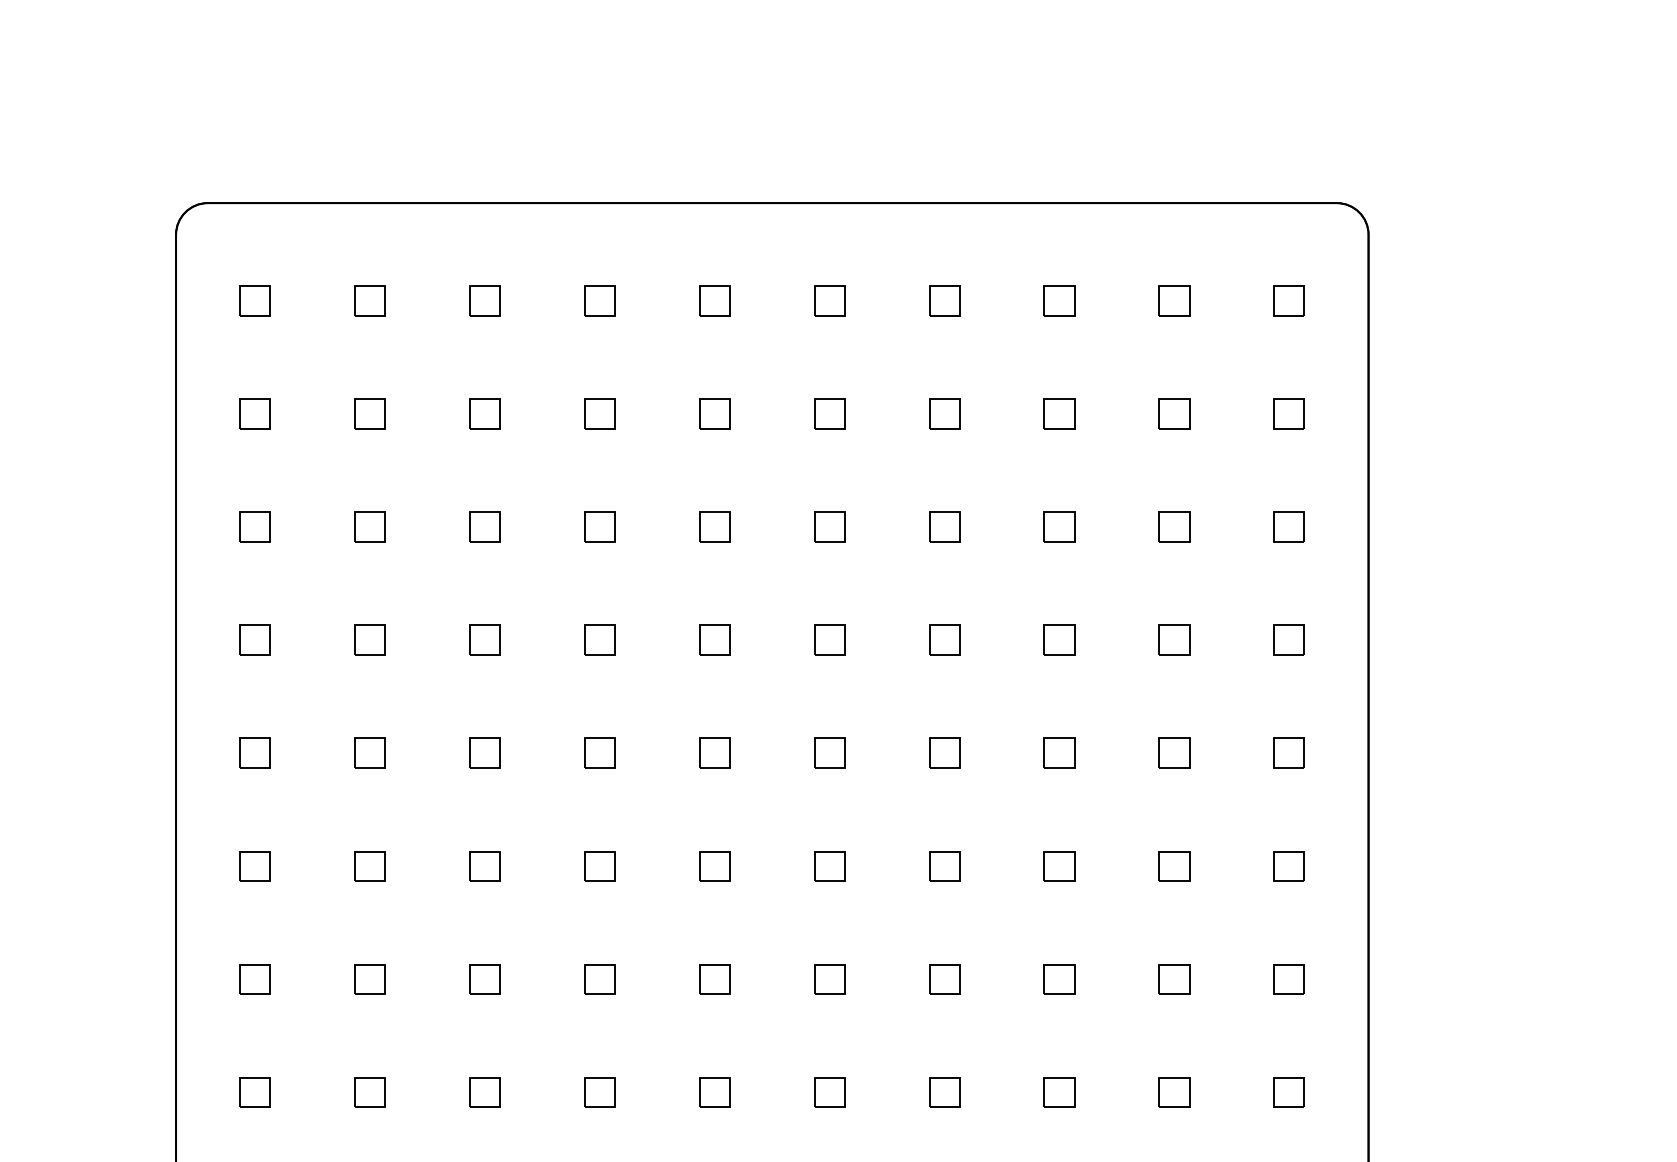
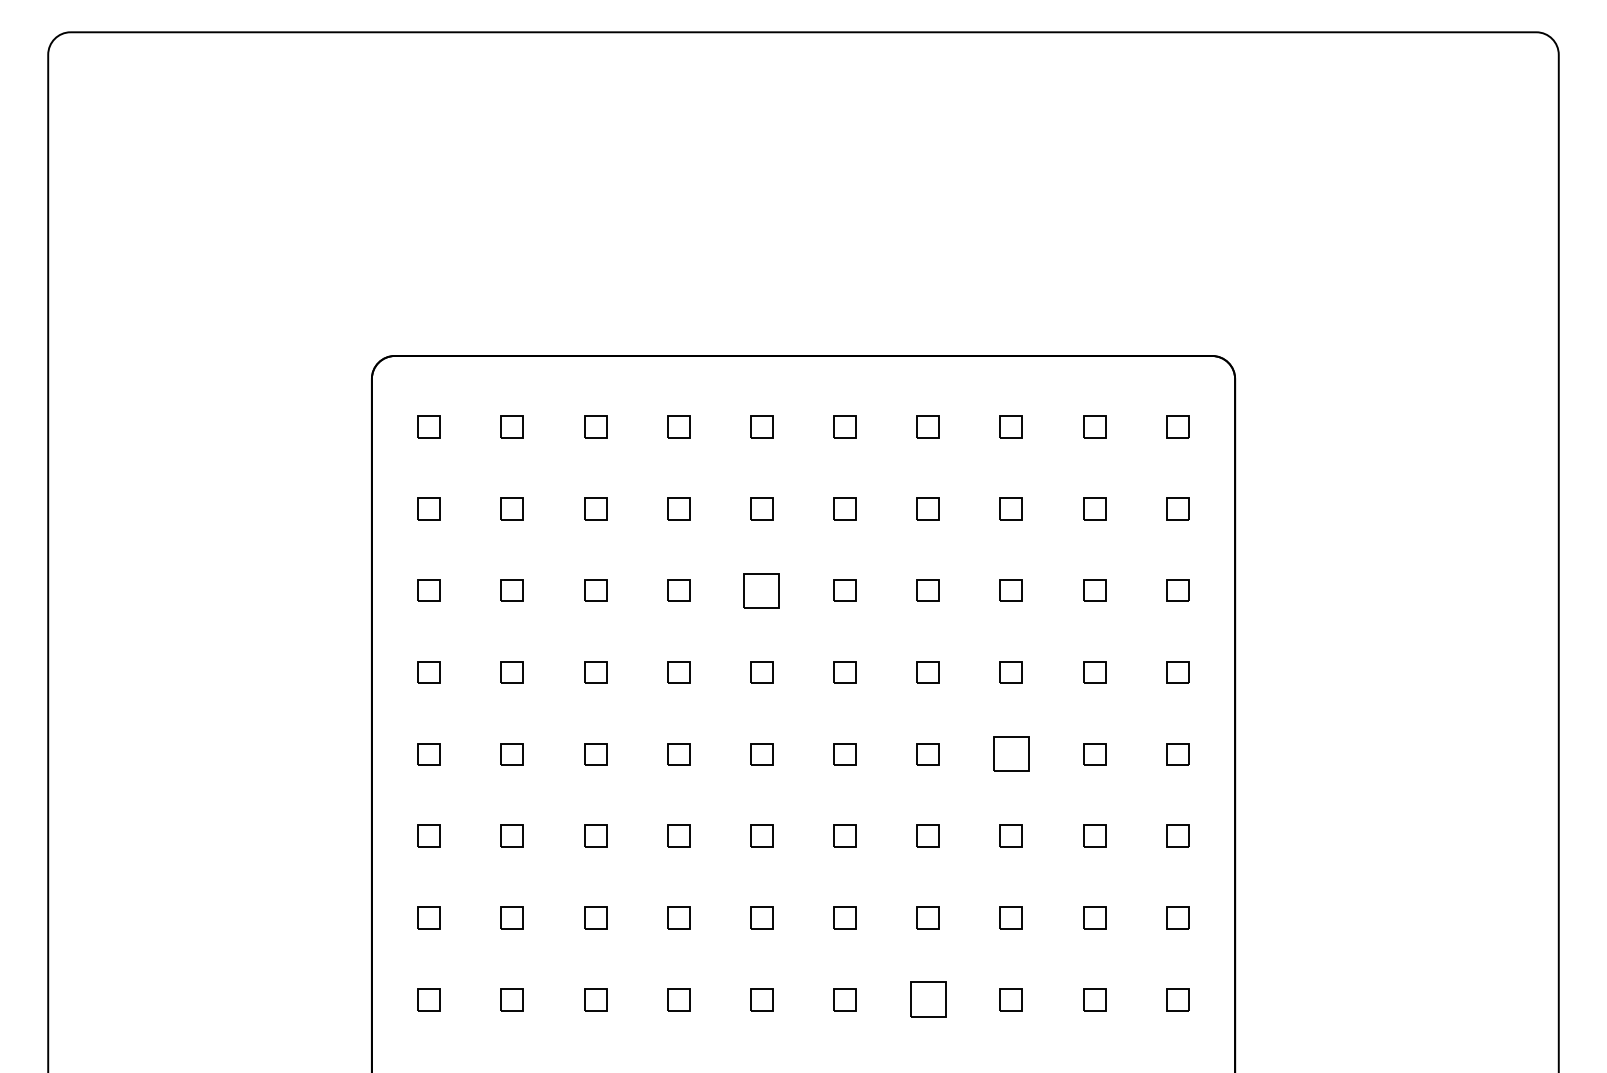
part: (714, 527) -> (761, 590), size x1.6
part: (1058, 753) -> (1010, 754), size x1.6
part: (943, 1092) -> (927, 999), size x1.6

